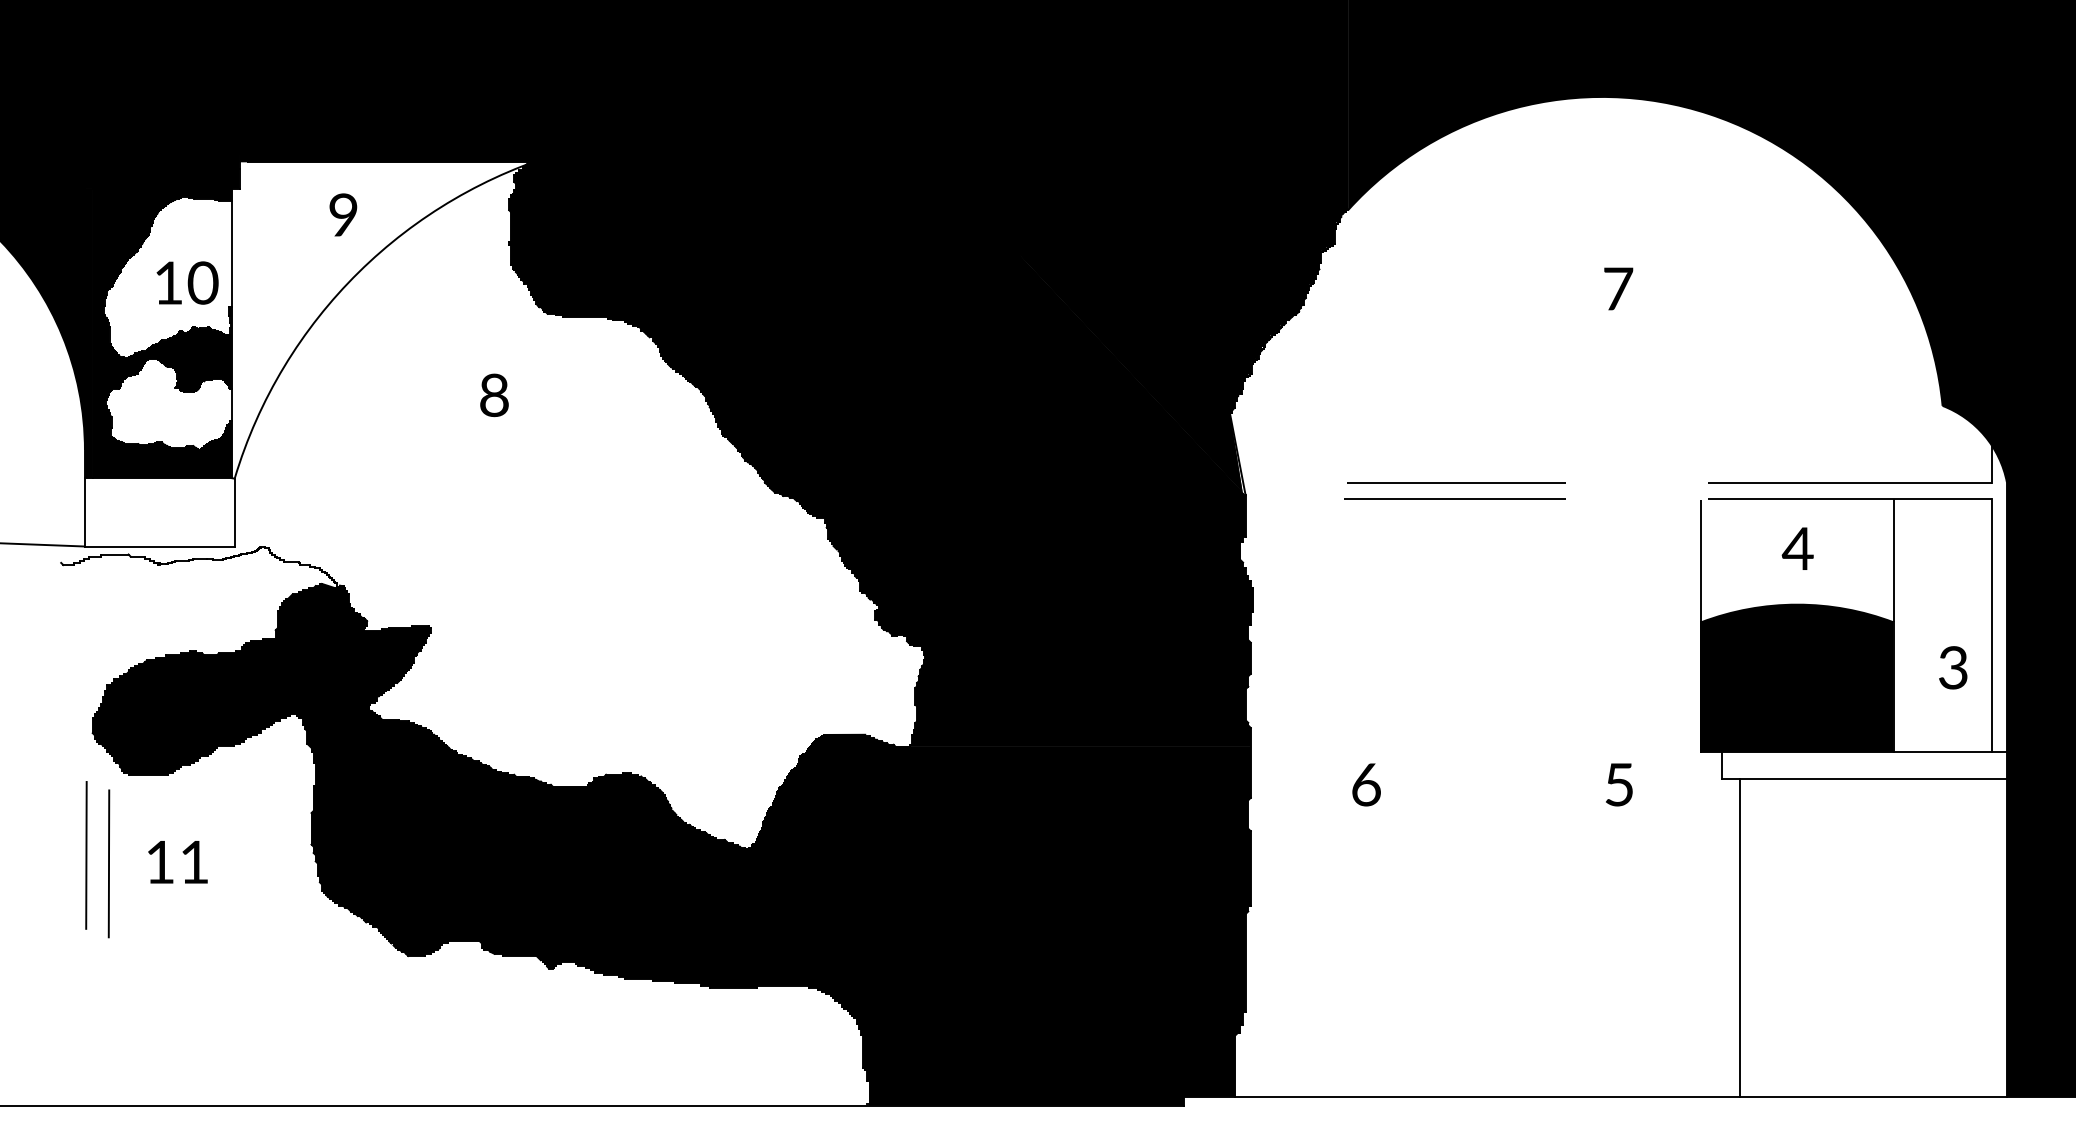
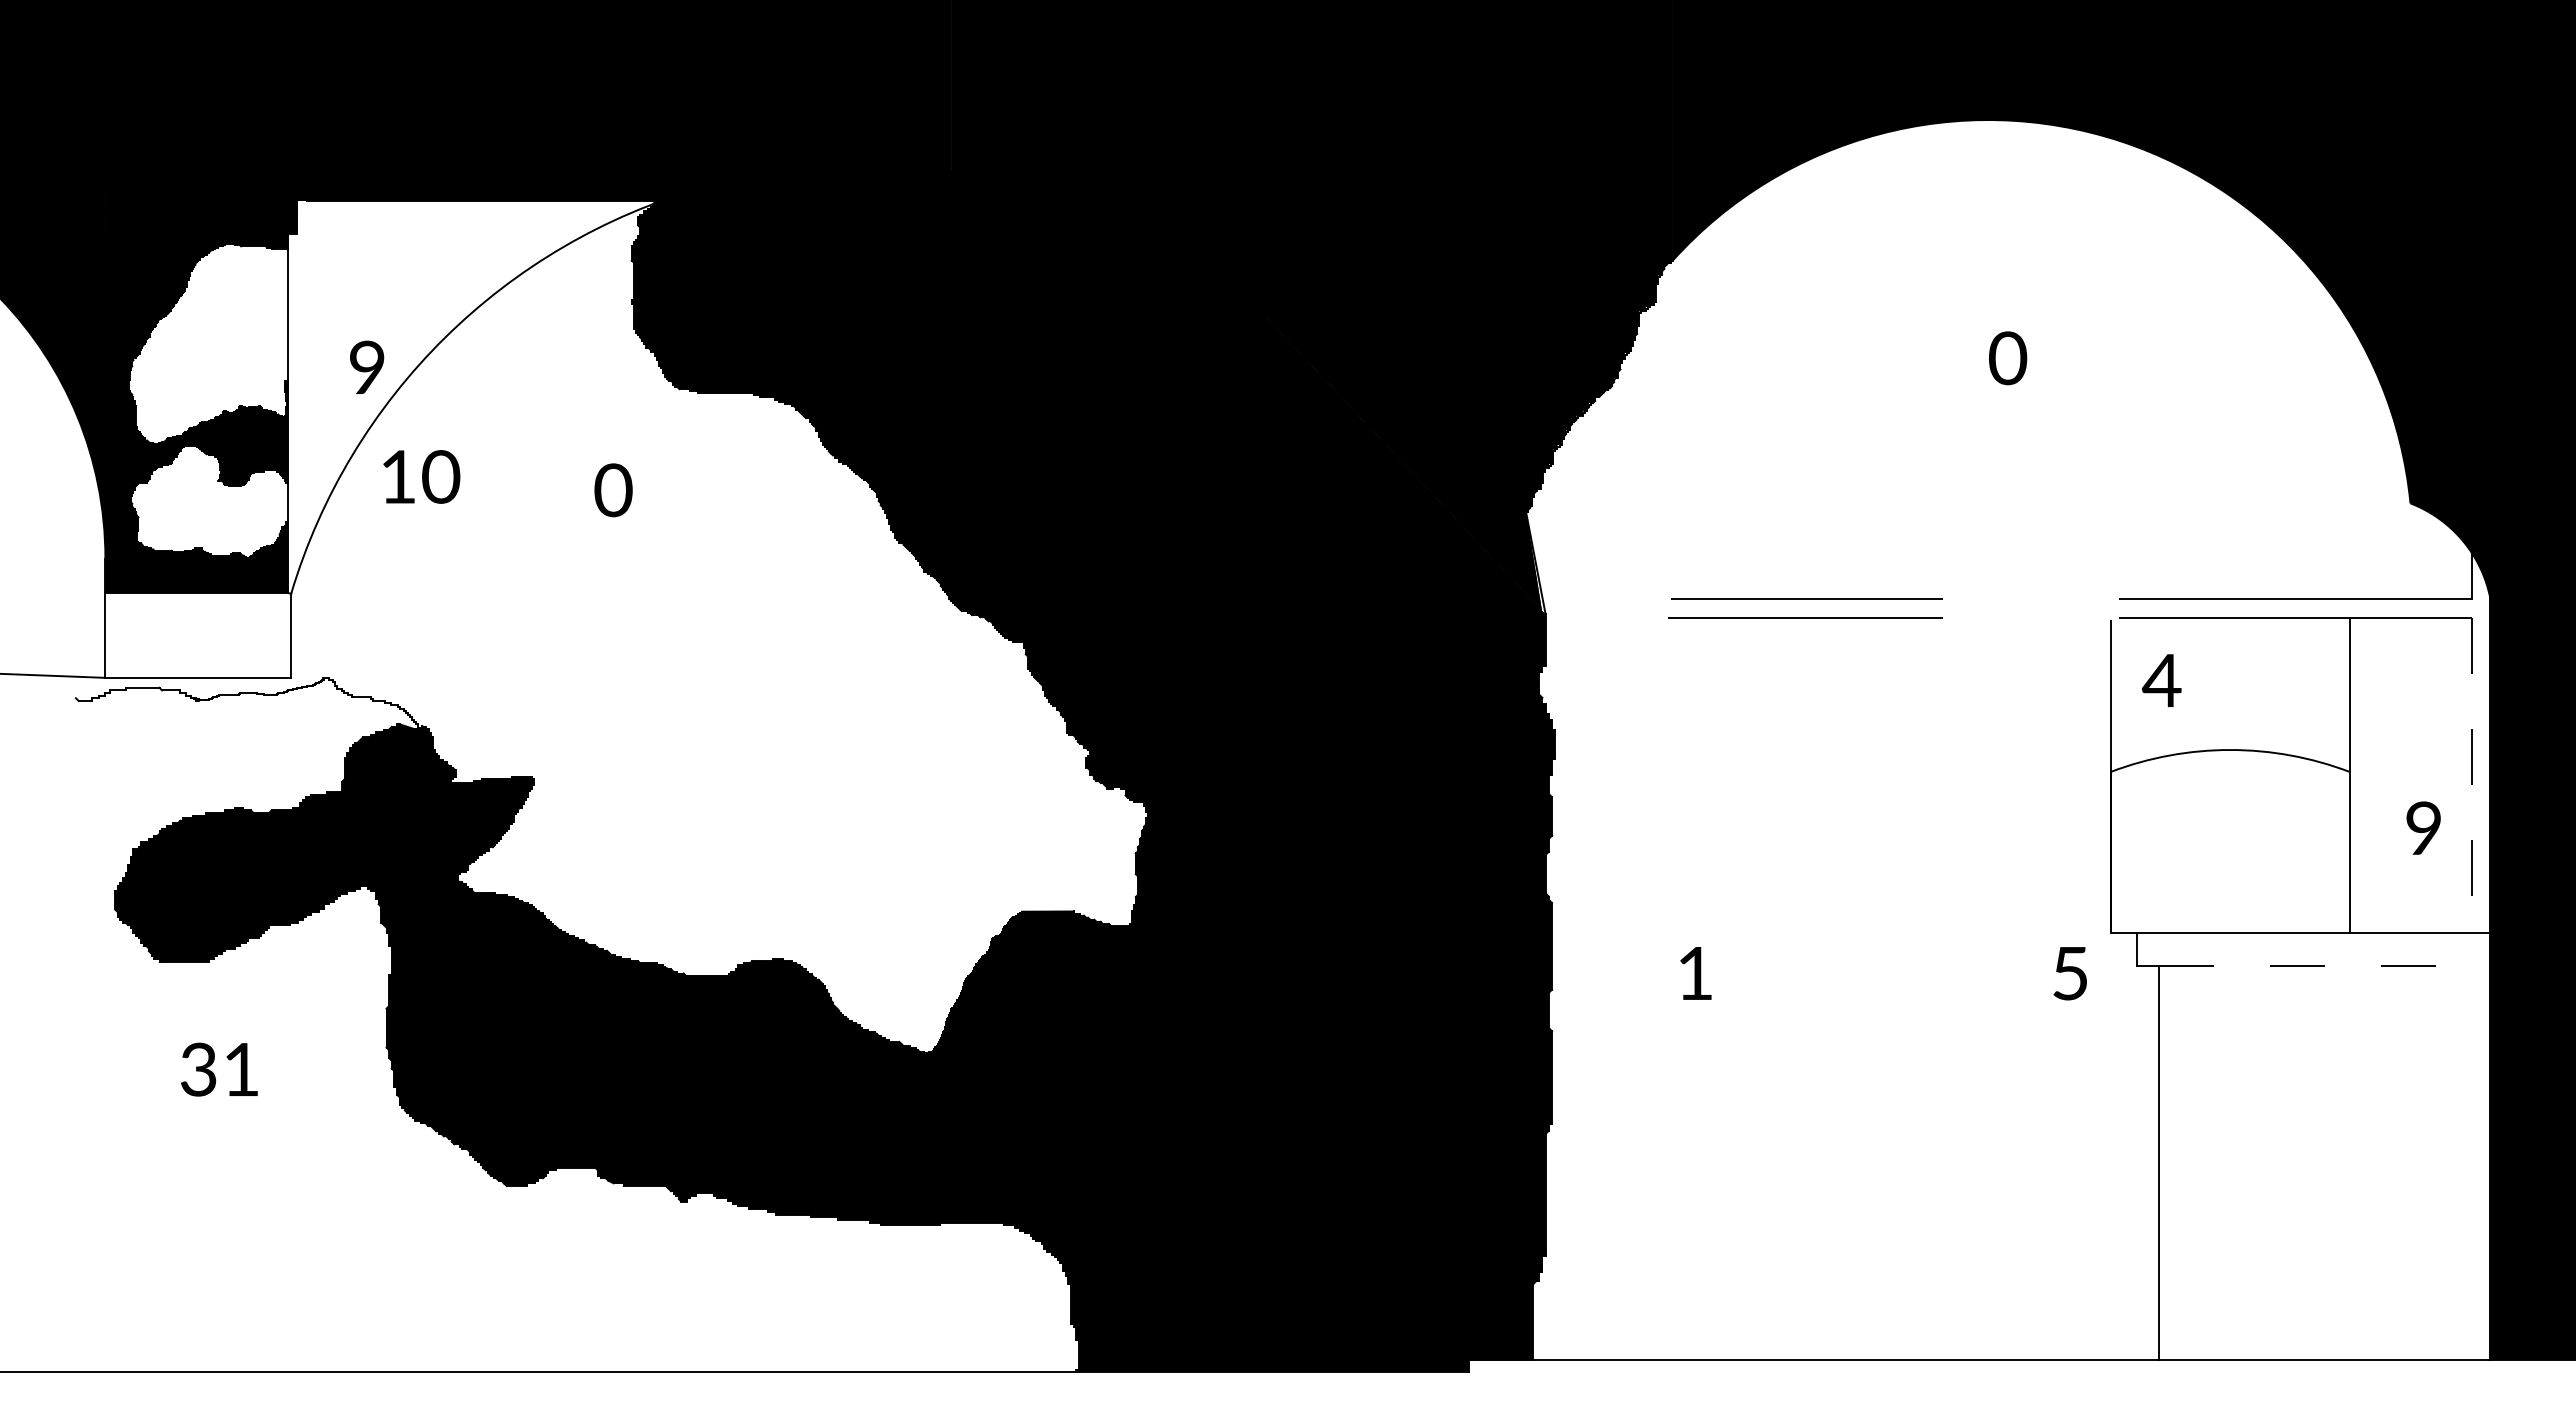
text: (343, 214) -> (367, 366), moved
text: (187, 282) -> (421, 476), moved
text: (1618, 289) -> (2008, 358), 7 -> 0
text: (494, 395) -> (613, 490), 8 -> 0
text: (1797, 548) -> (2161, 680), moved
line: (1991, 626) -> (2471, 776), solid -> dashed
text: (1953, 667) -> (2423, 828), 3 -> 9
fill: (1796, 678) -> (2229, 841), removed
line: (1873, 779) -> (2324, 966), solid -> dashed
text: (1366, 784) -> (1695, 973), 6 -> 1
text: (1618, 784) -> (2069, 973), moved
line: (86, 854) -> (107, 1060), removed
text: (159, 862) -> (198, 1069), 11 -> 31
line: (108, 863) -> (134, 1071), removed

